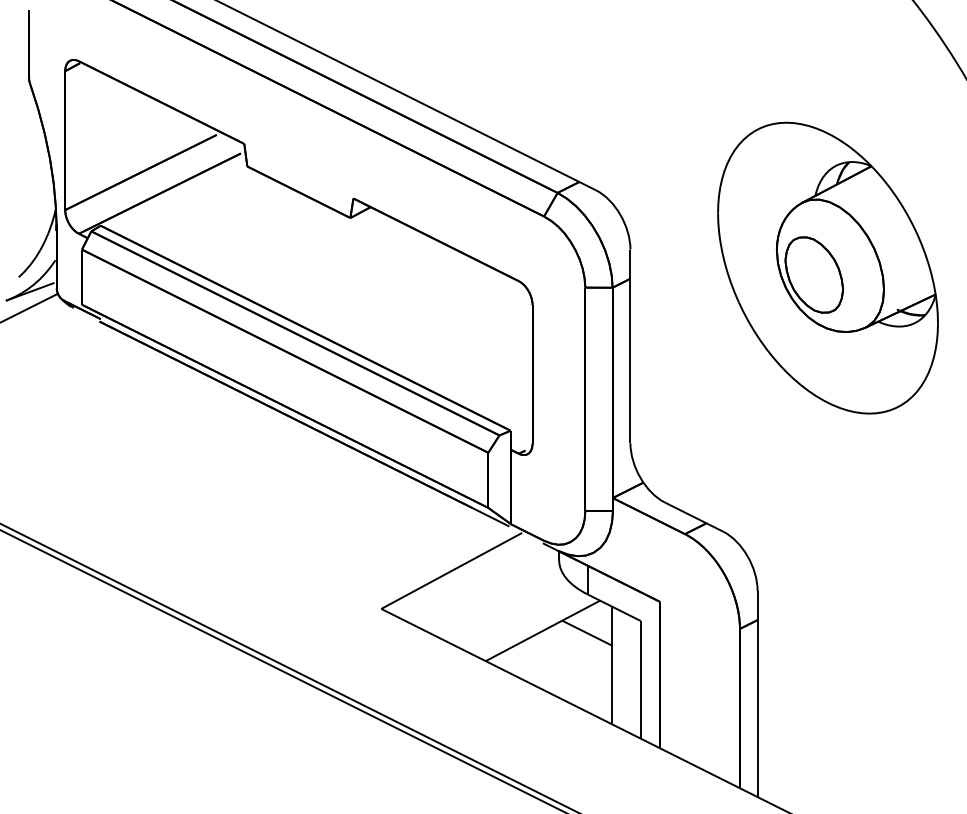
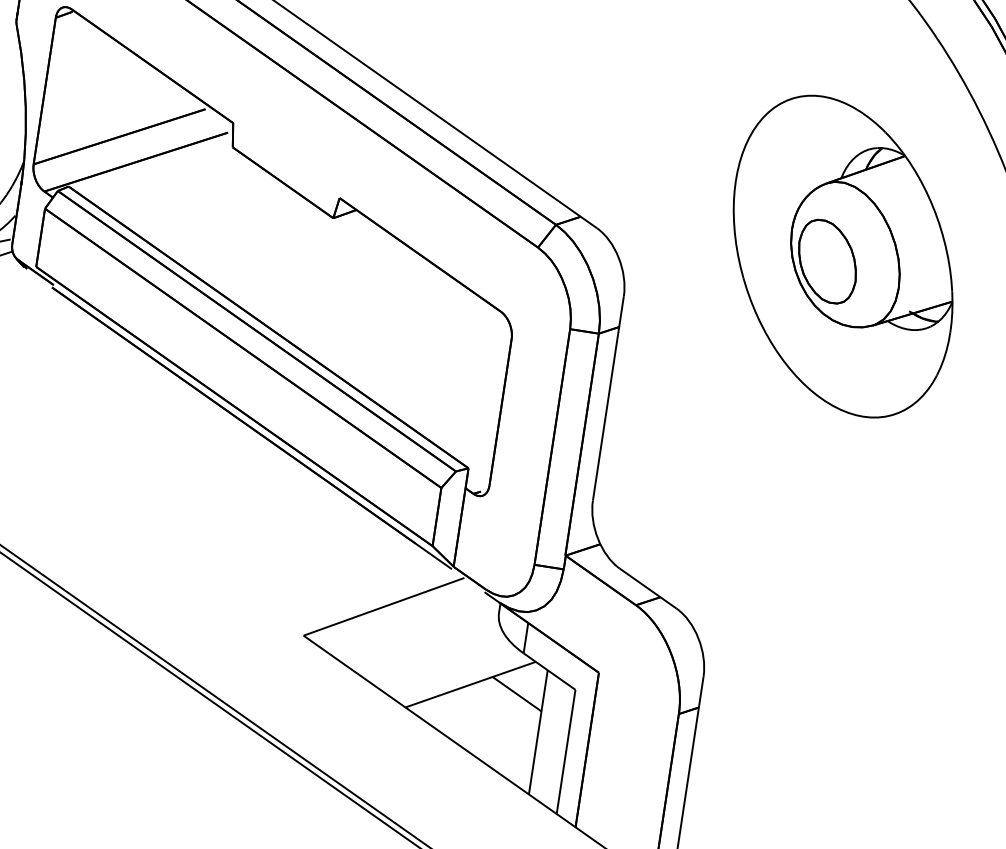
part: (827, 267) -> (842, 255), moved

